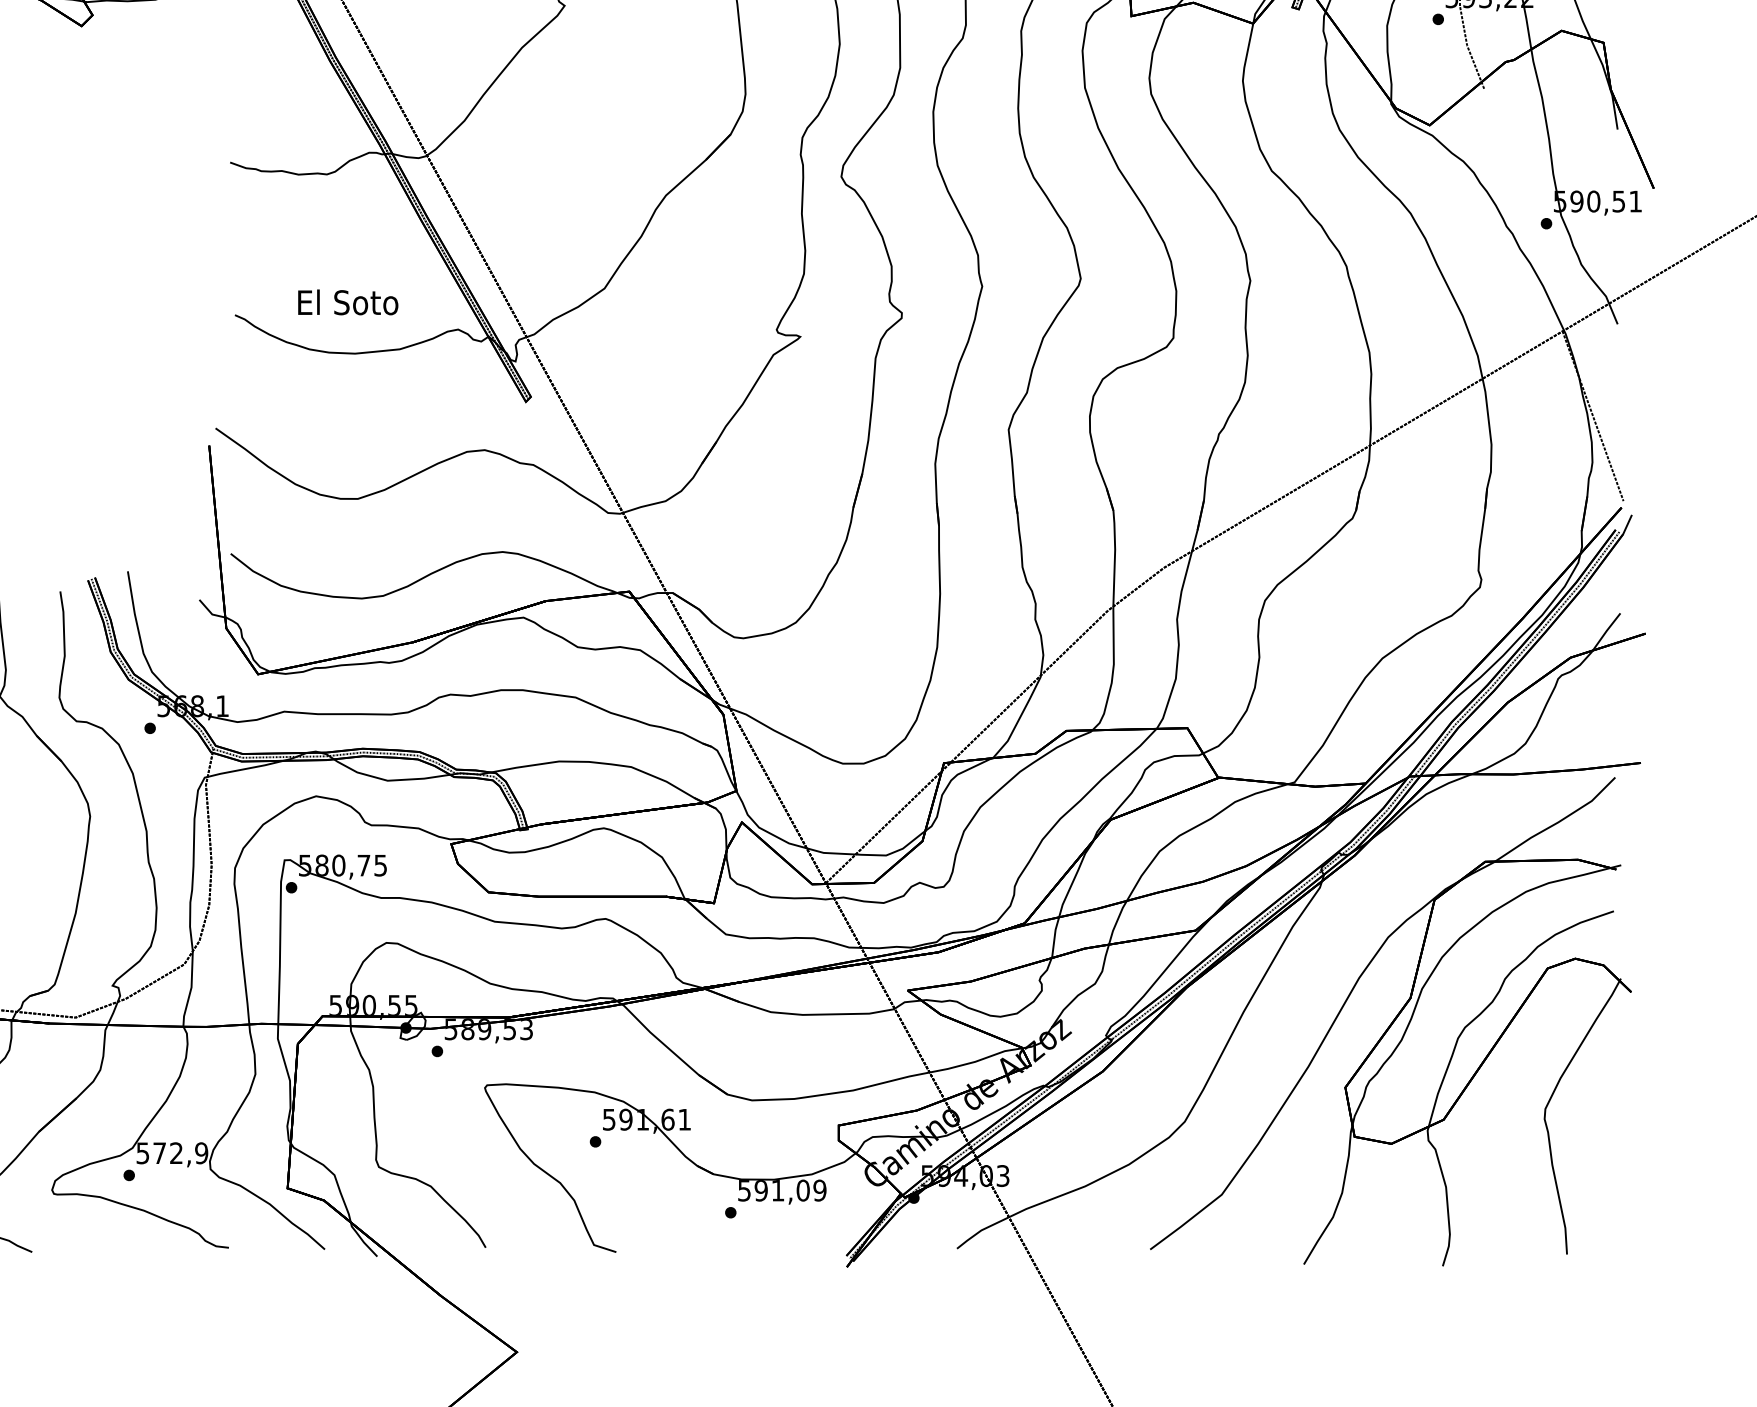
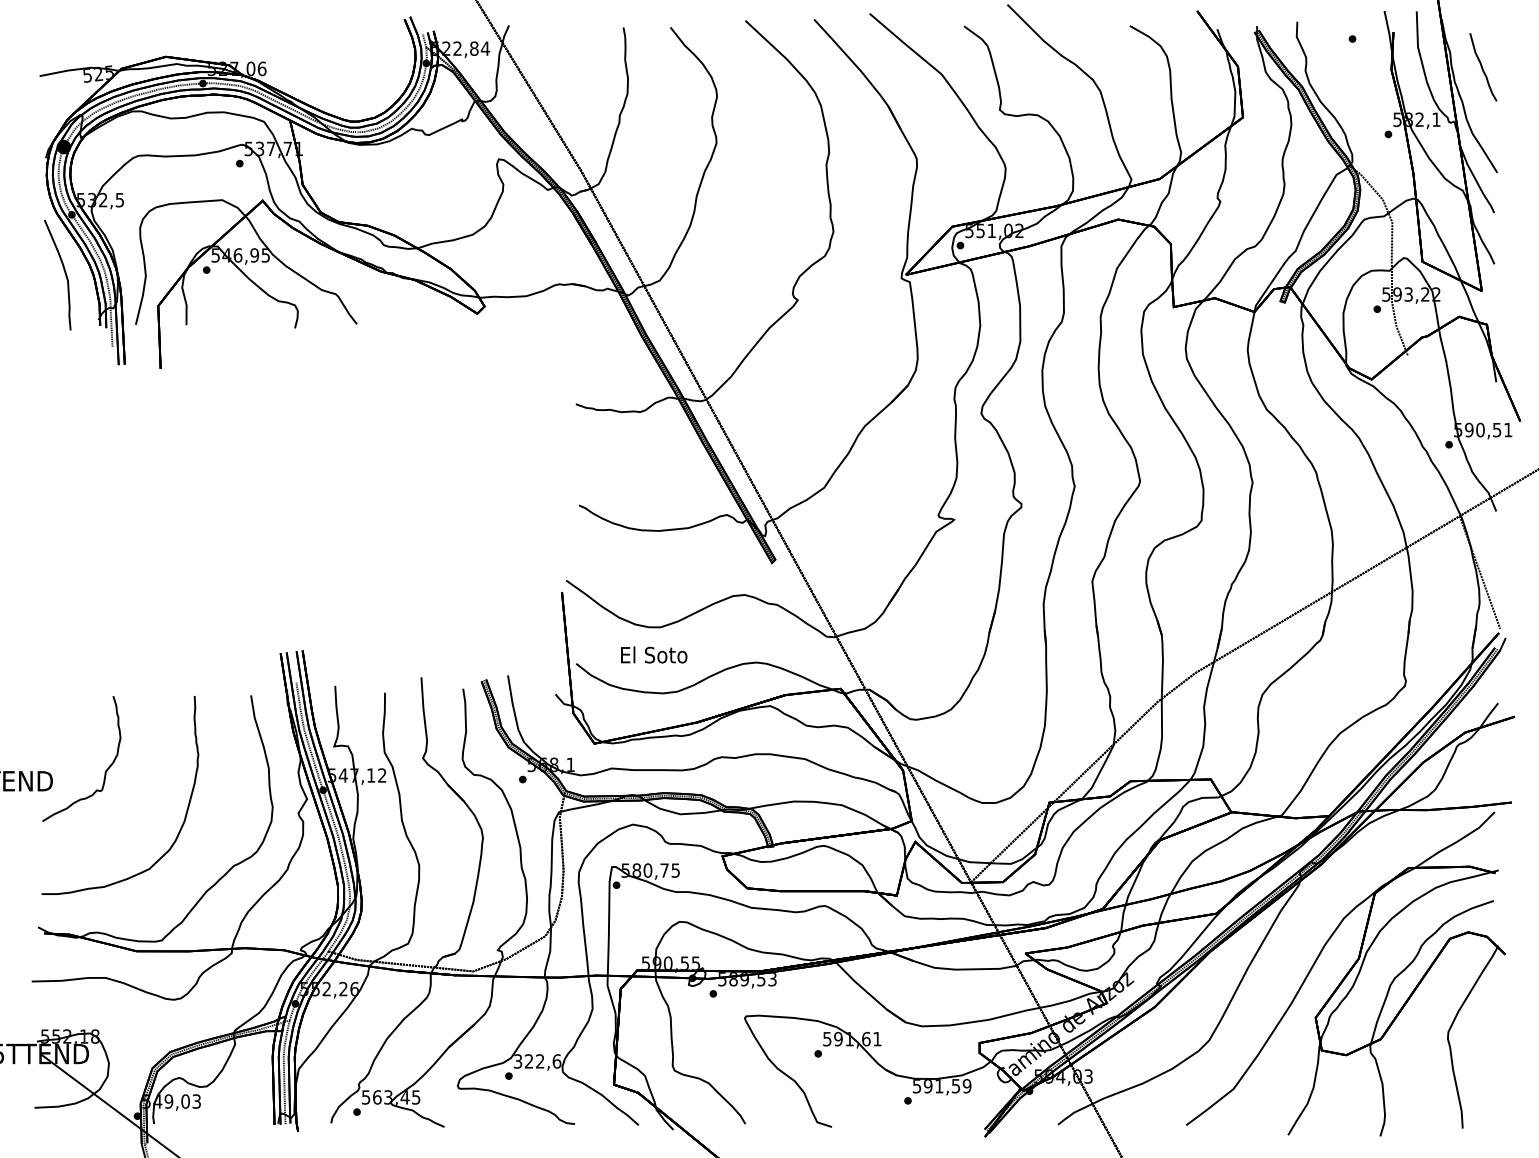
text: (348, 301) -> (654, 654), moved
text: (172, 1153) -> (537, 1061), 572,9 -> 322,6
text: (802, 1191) -> (955, 1086), 591,09 -> 591,59

